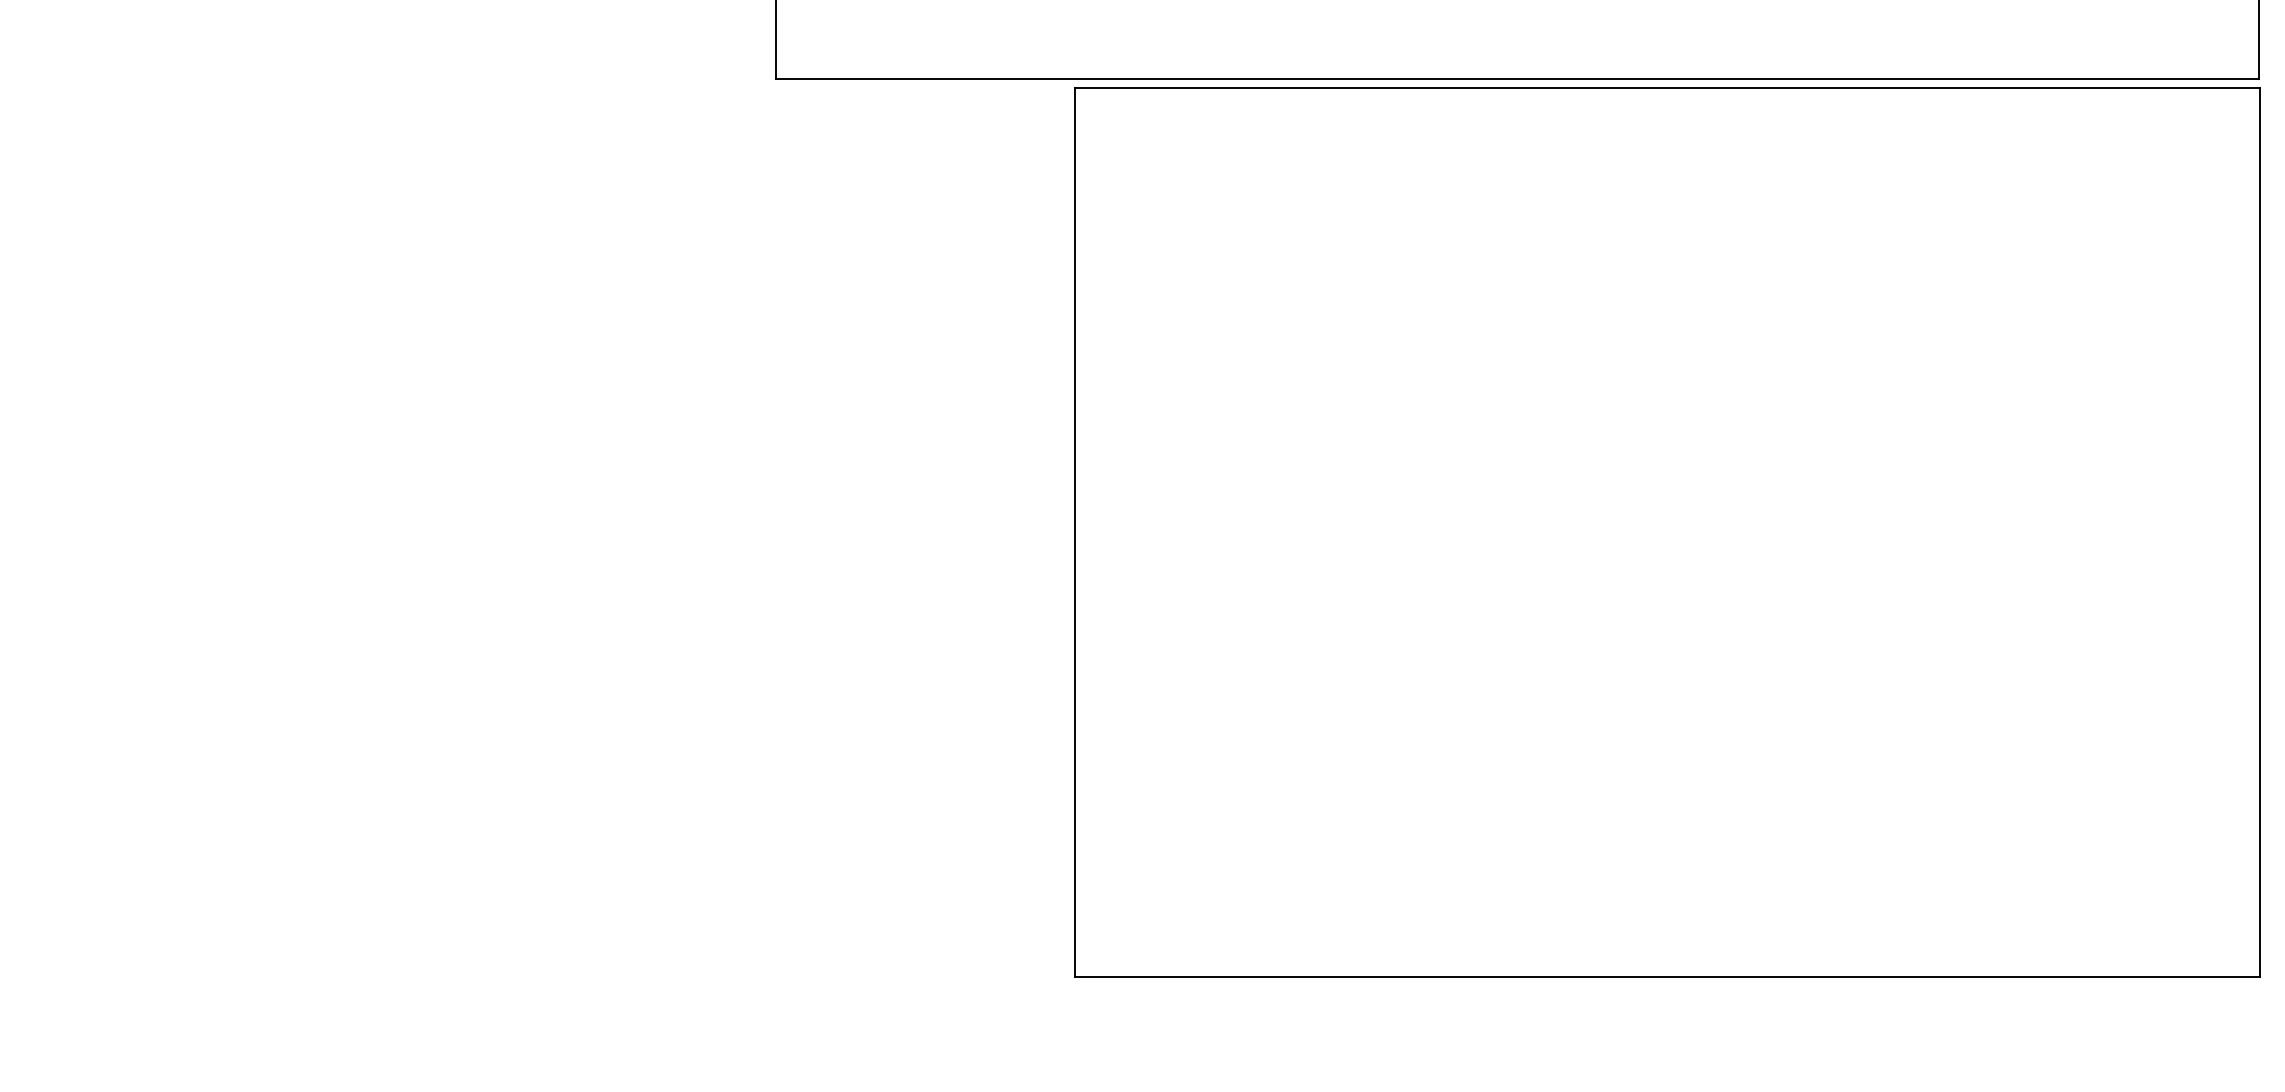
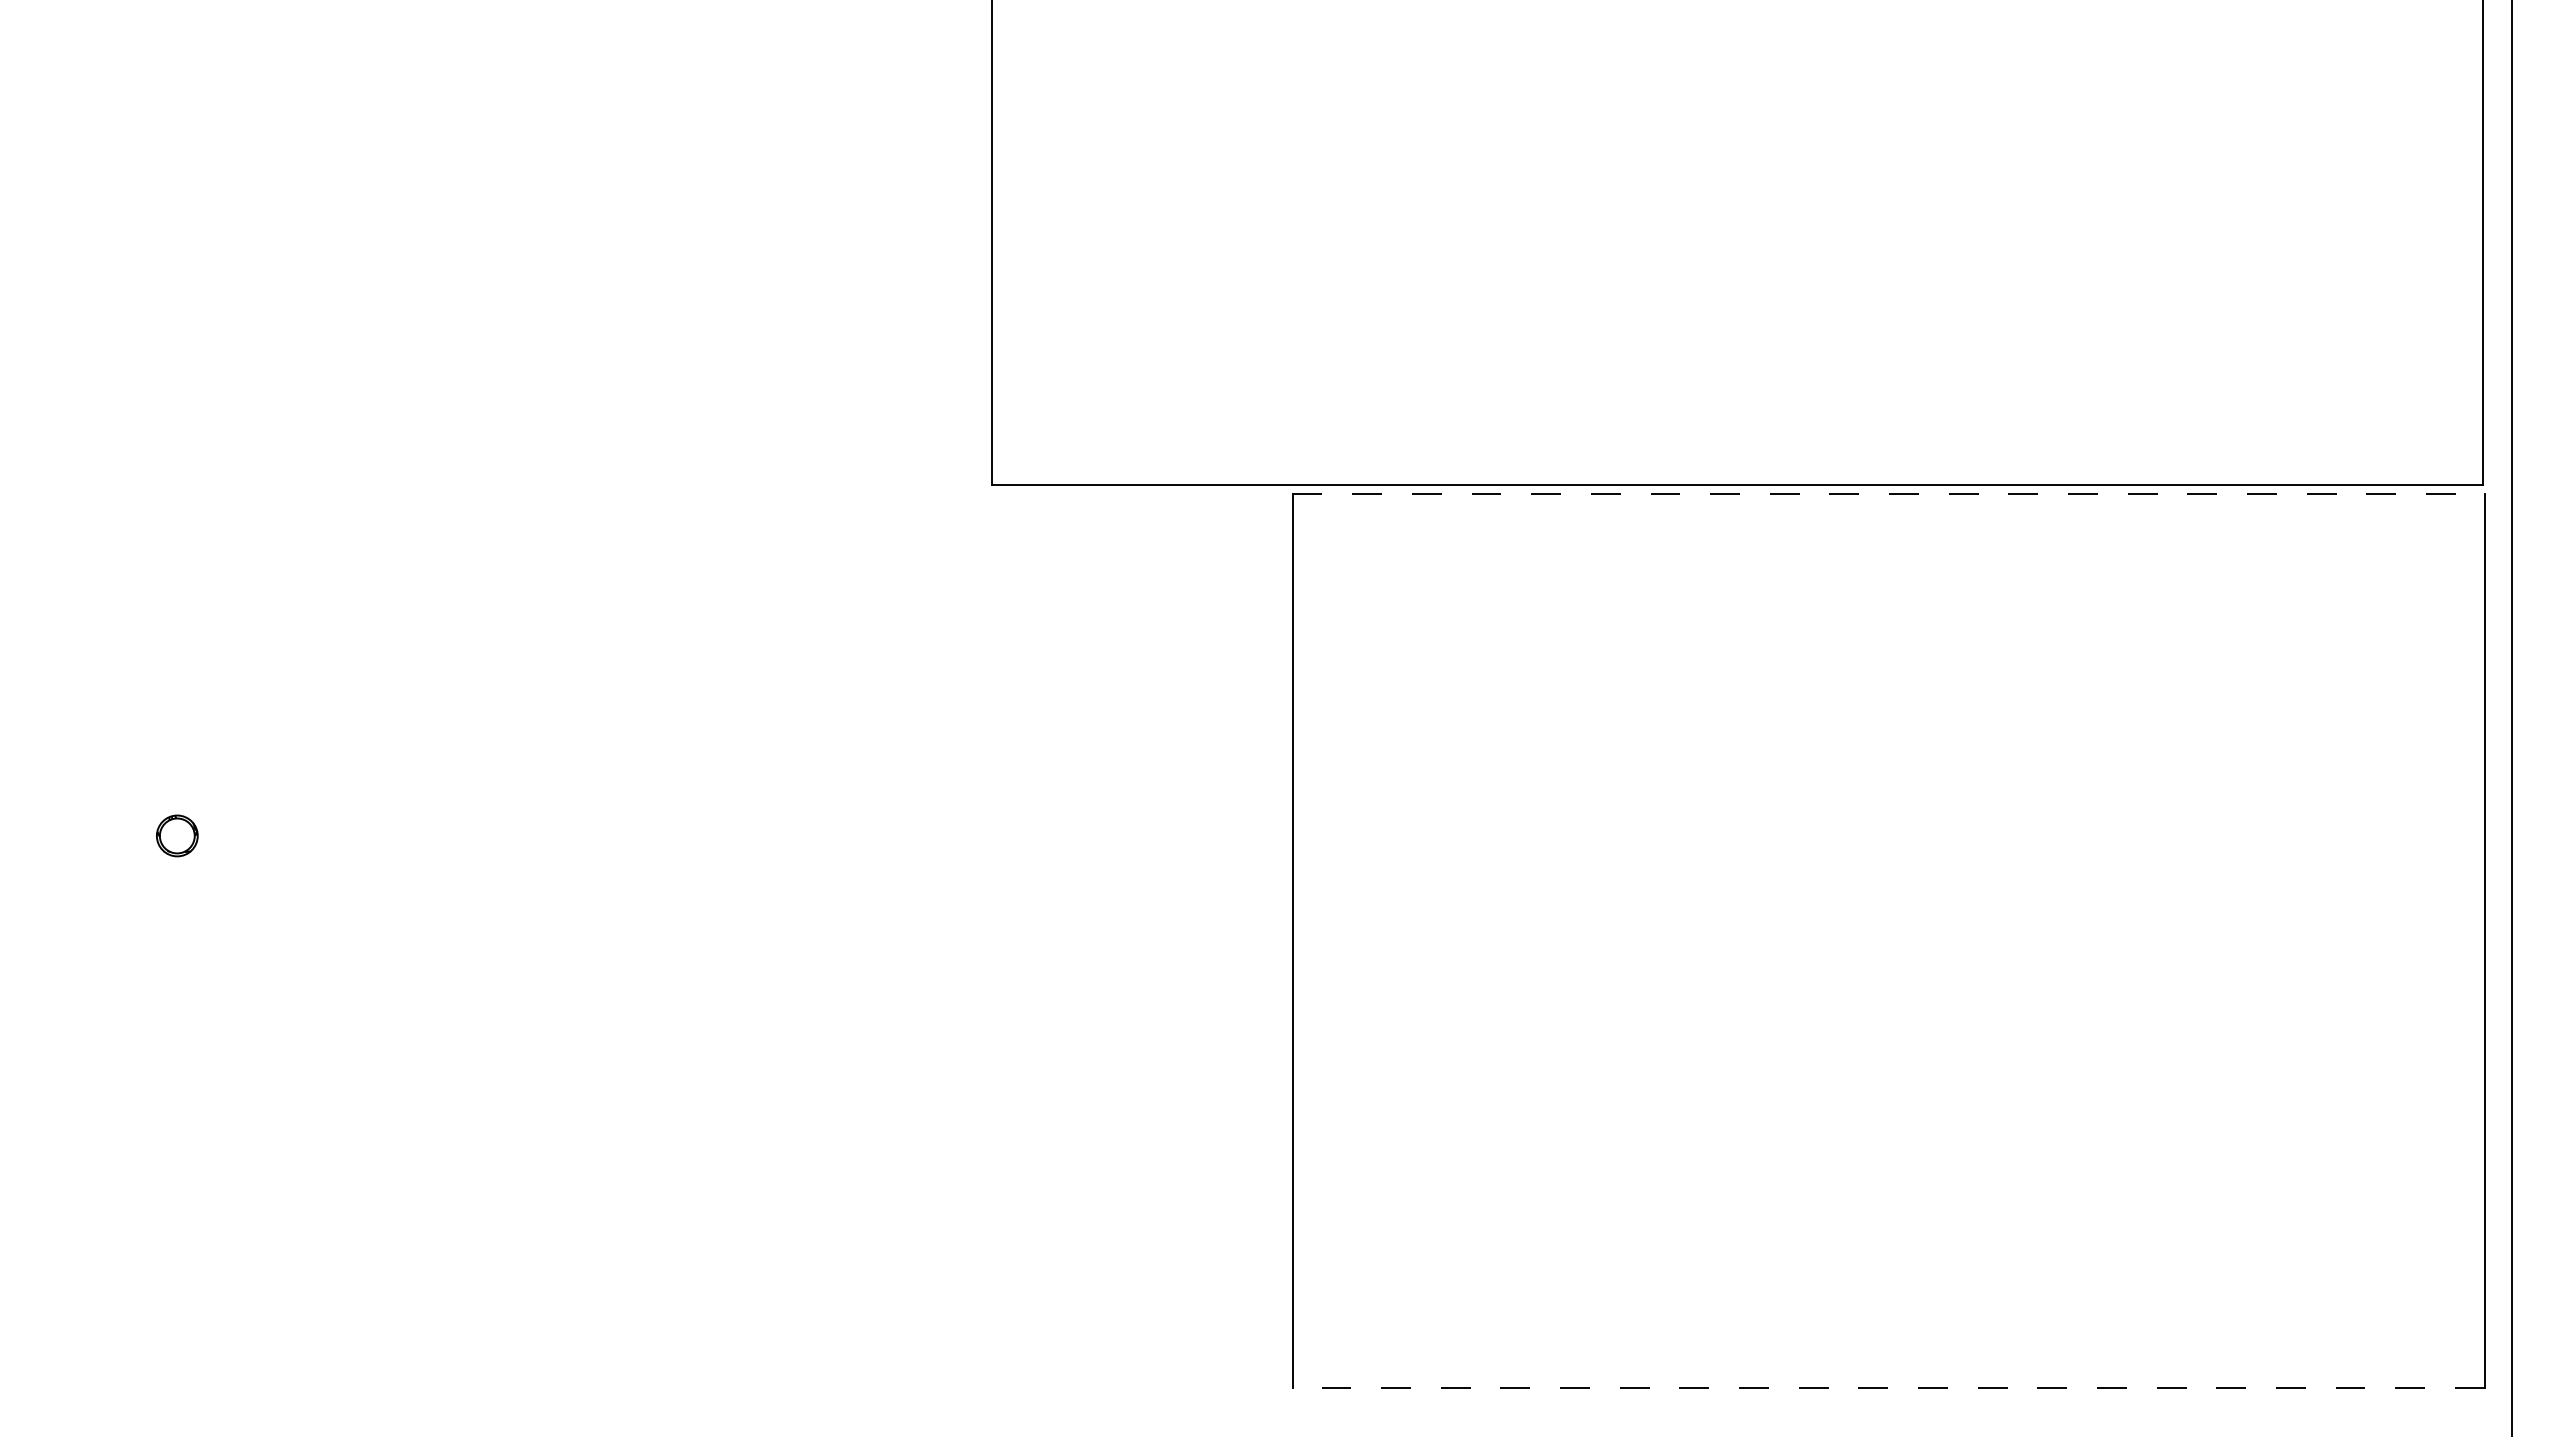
line: (1668, 88) -> (1889, 494), solid -> dashed
line: (1667, 976) -> (1888, 1388), solid -> dashed

